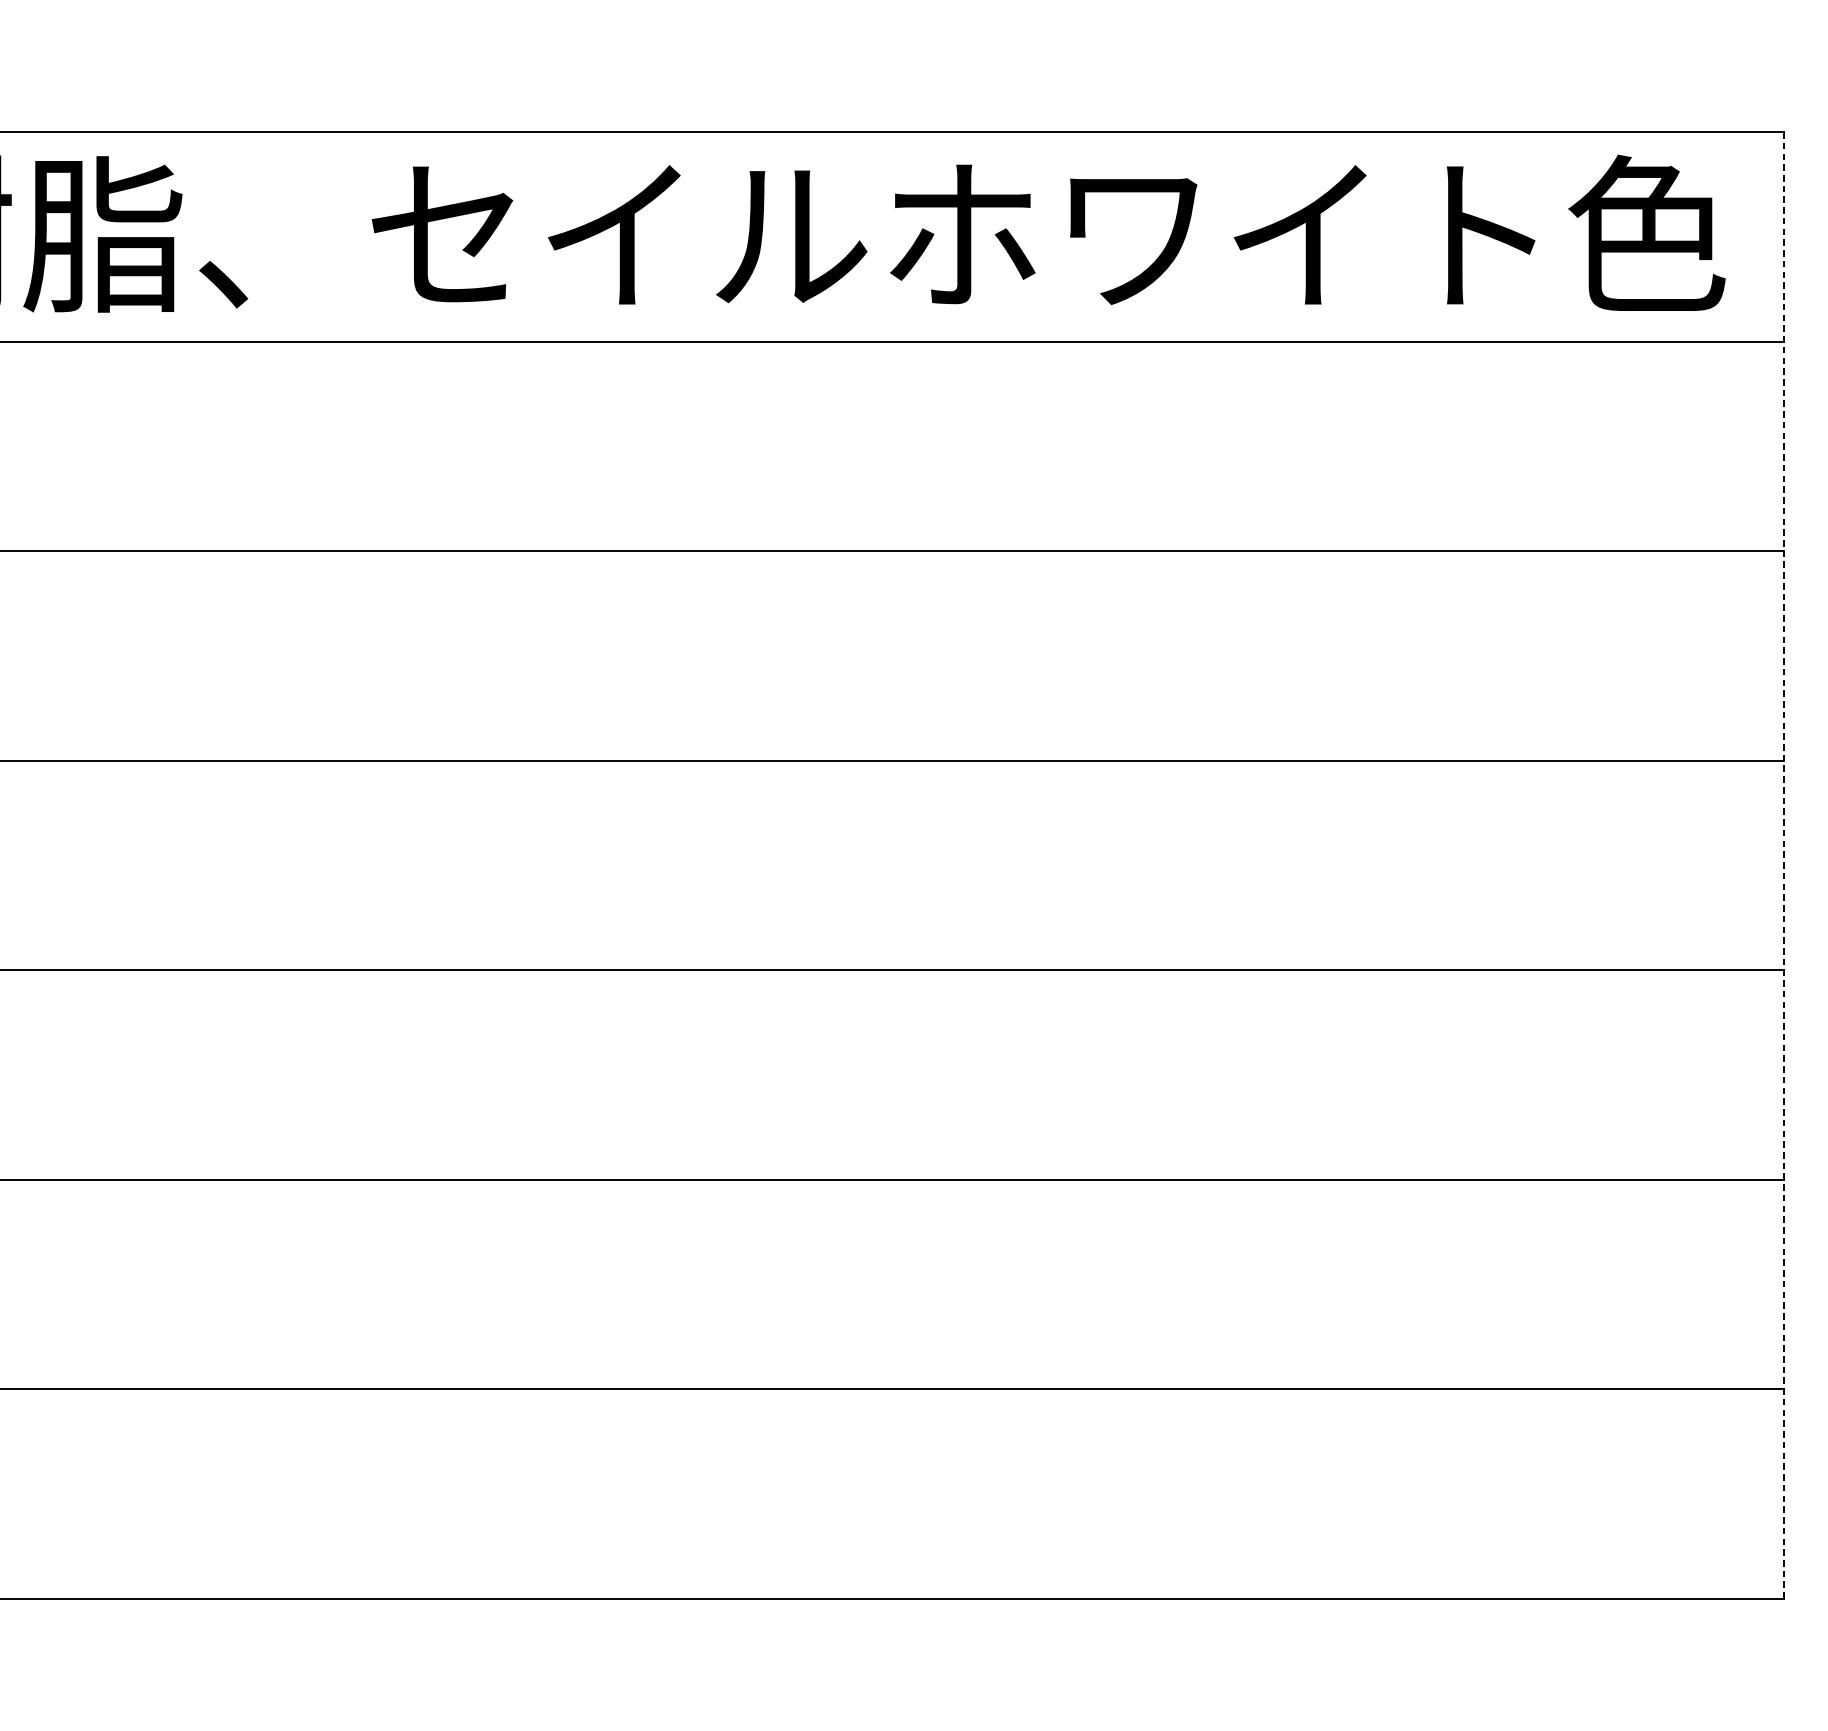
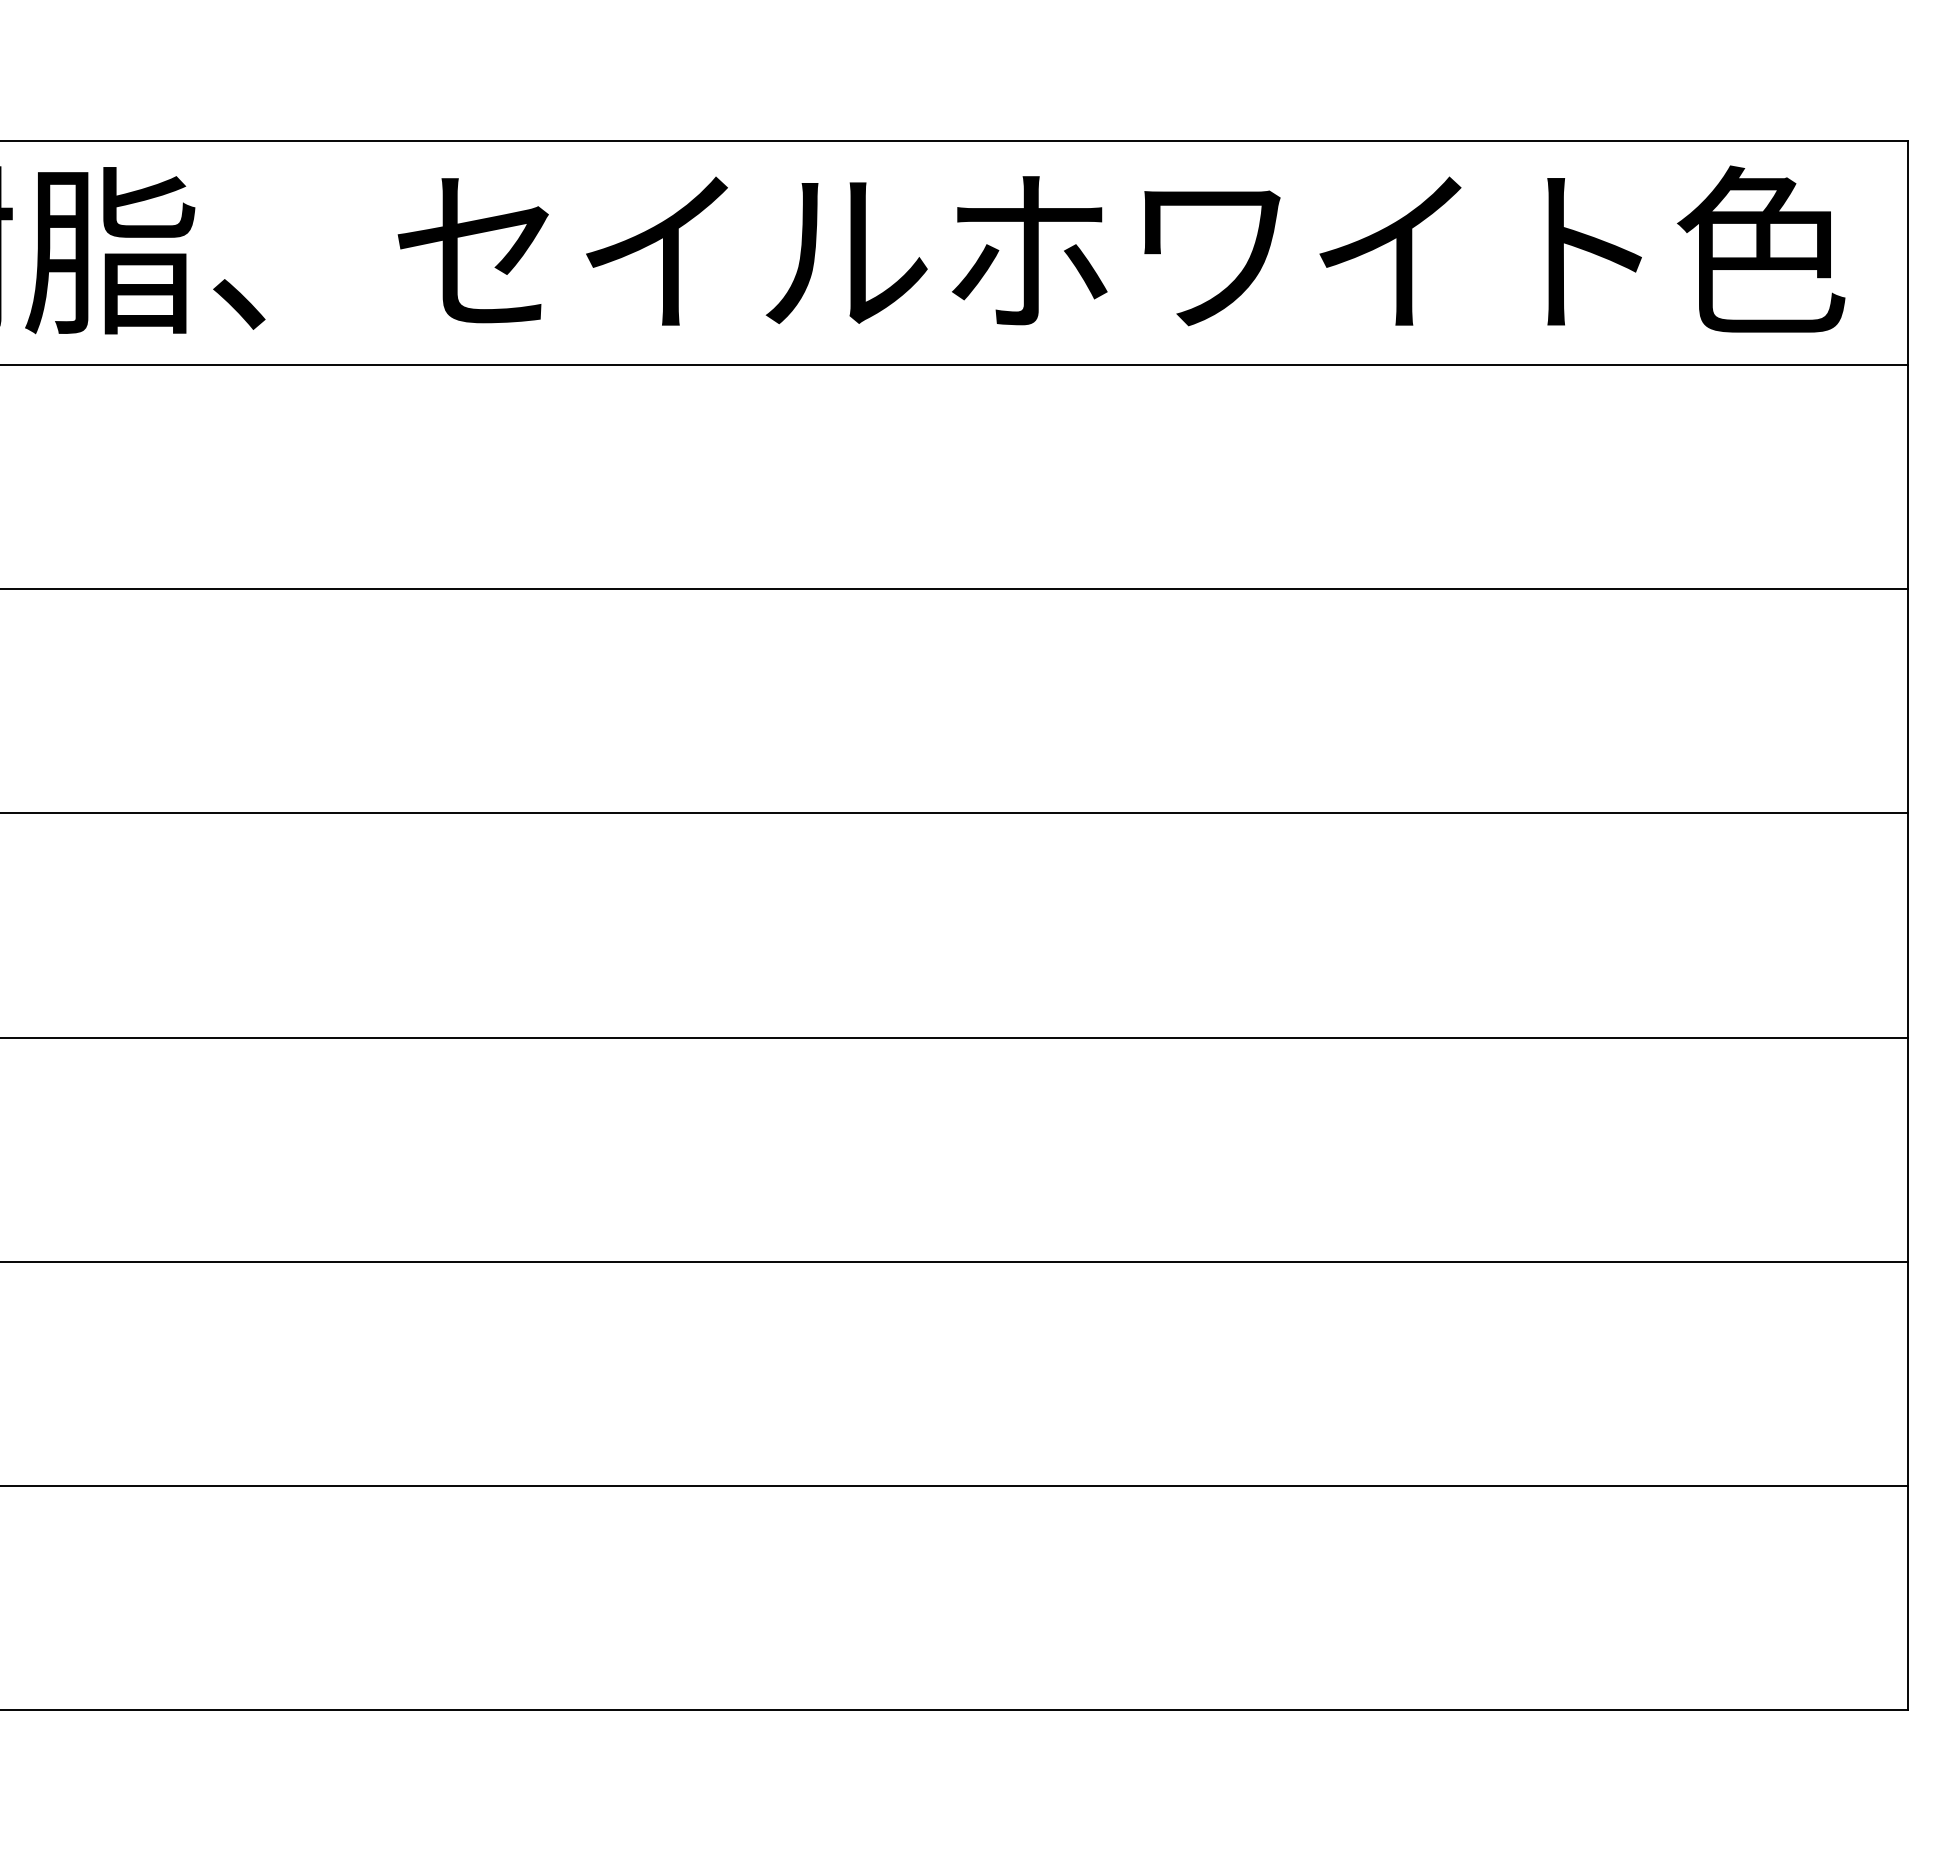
line: (1783, 865) -> (1907, 925), dashed -> solid

